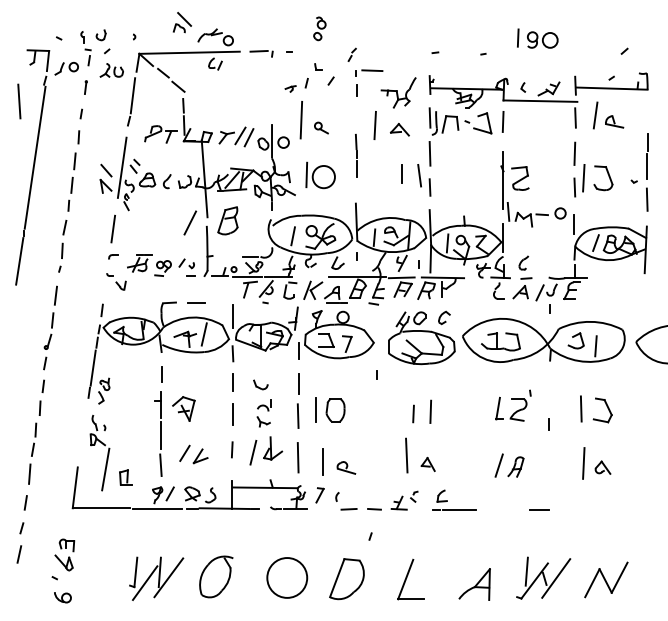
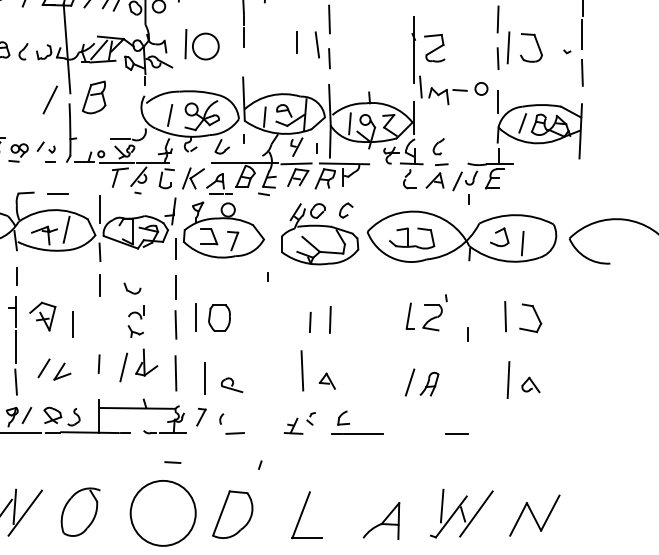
line: (232, 414) -> (72, 324), moved
line: (374, 509) -> (172, 462), moved
circle: (287, 577) -> (163, 512), size x1.4

